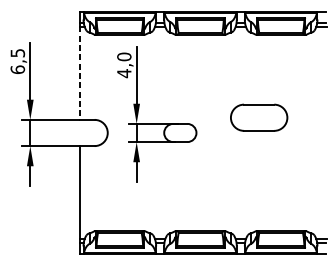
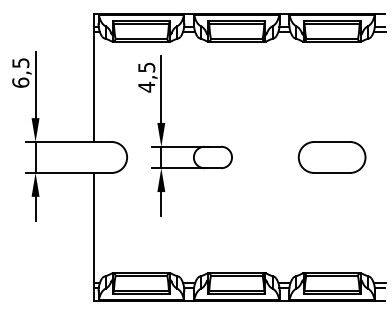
text: (124, 56) -> (146, 67), 4,0 -> 4,5
line: (79, 73) -> (93, 87), dashed -> solid
part: (258, 117) -> (331, 157), moved

